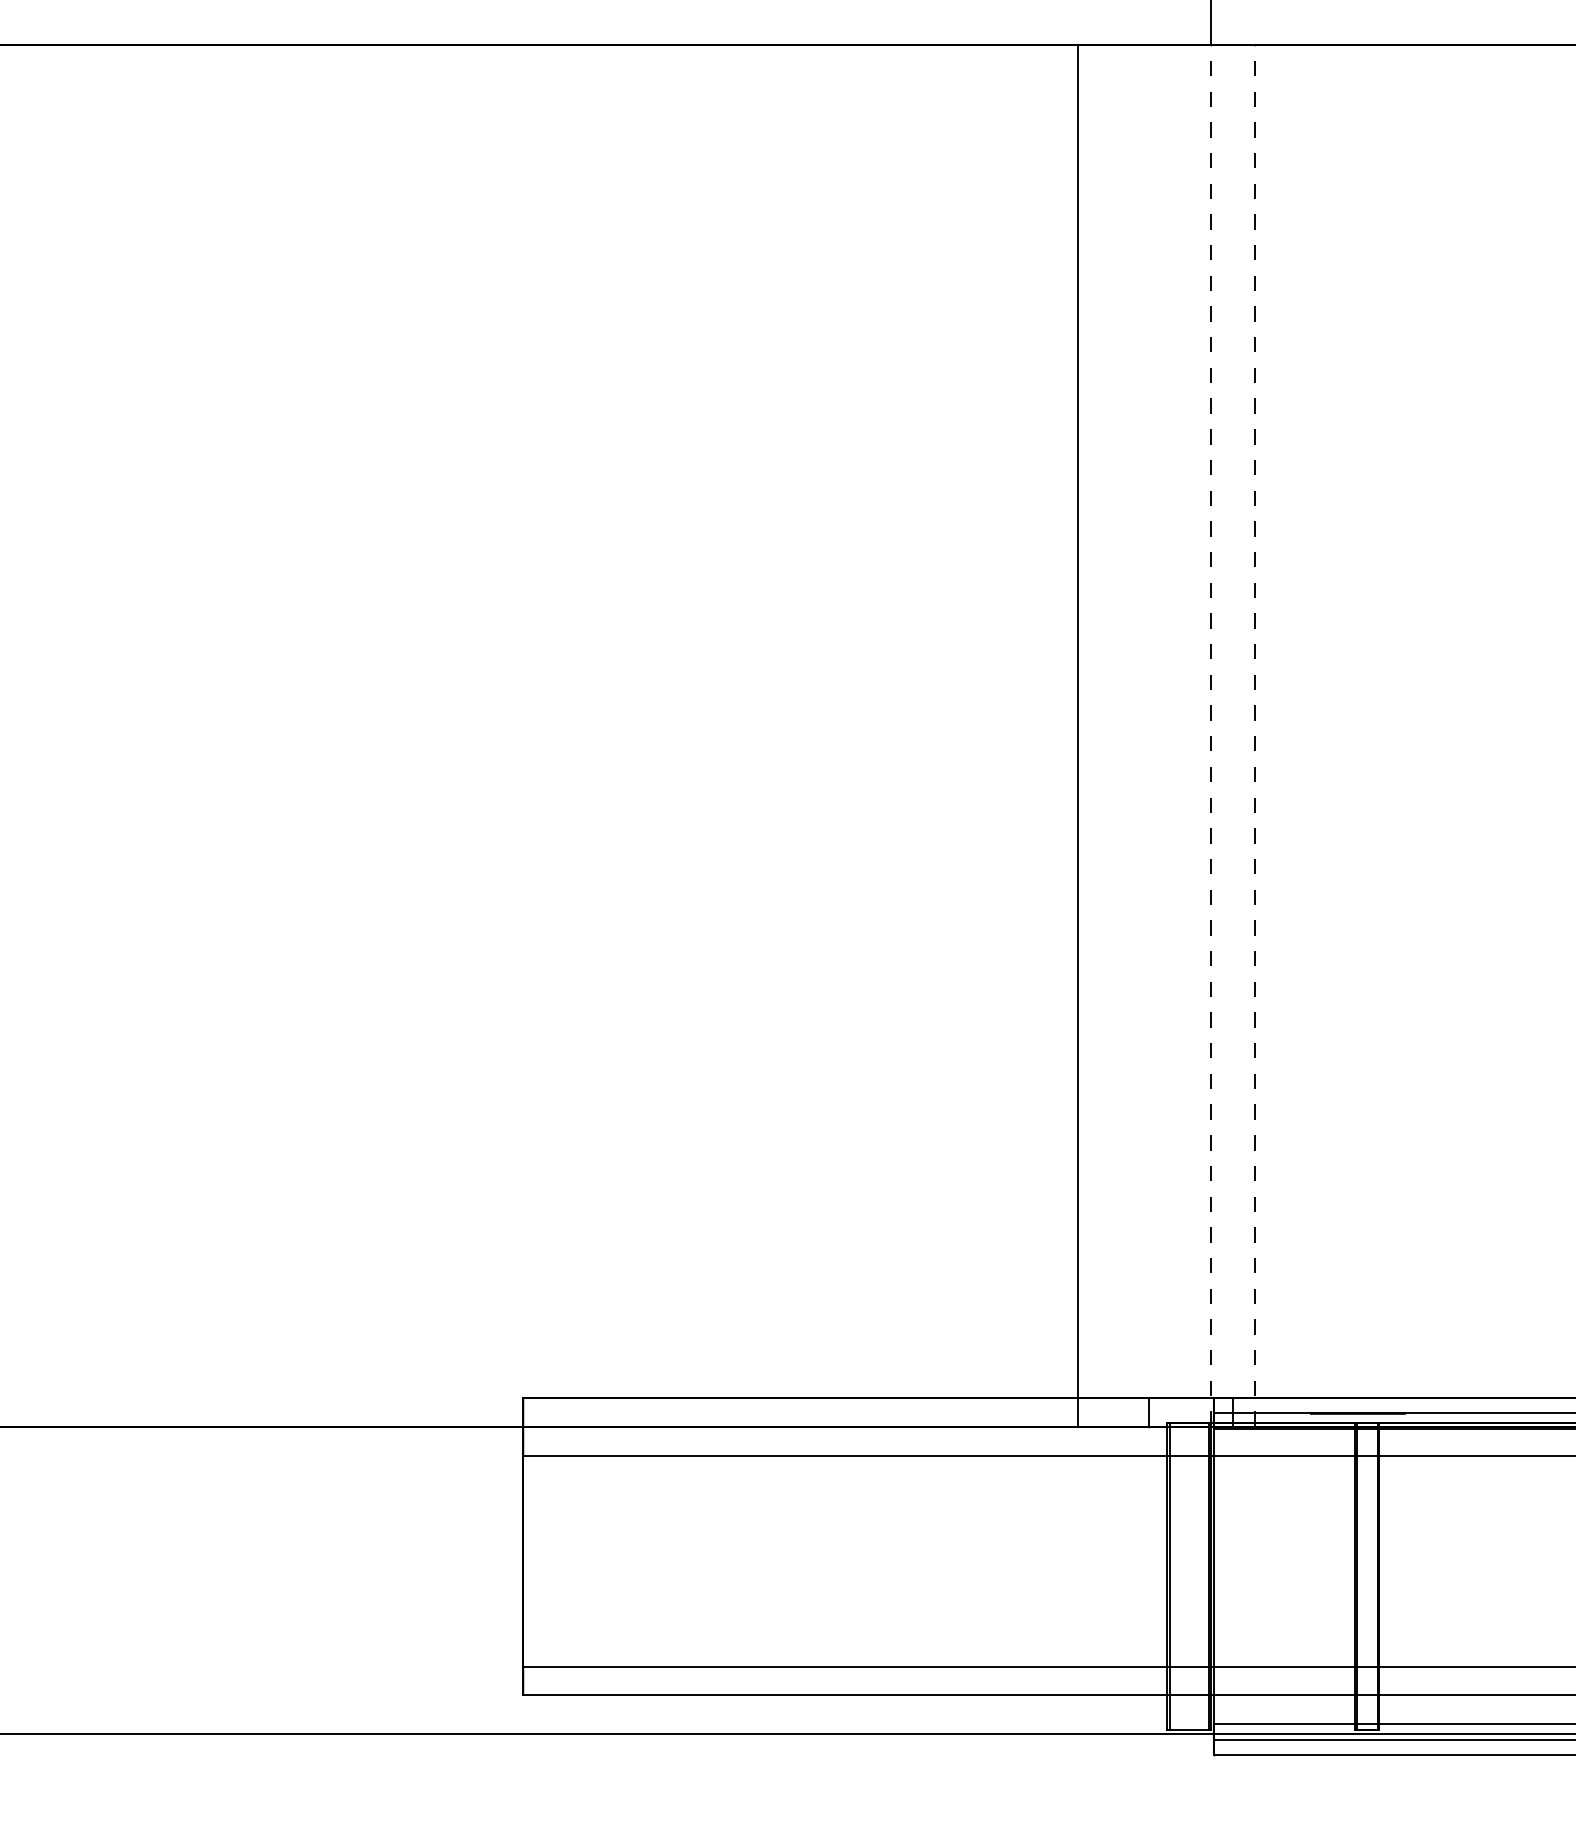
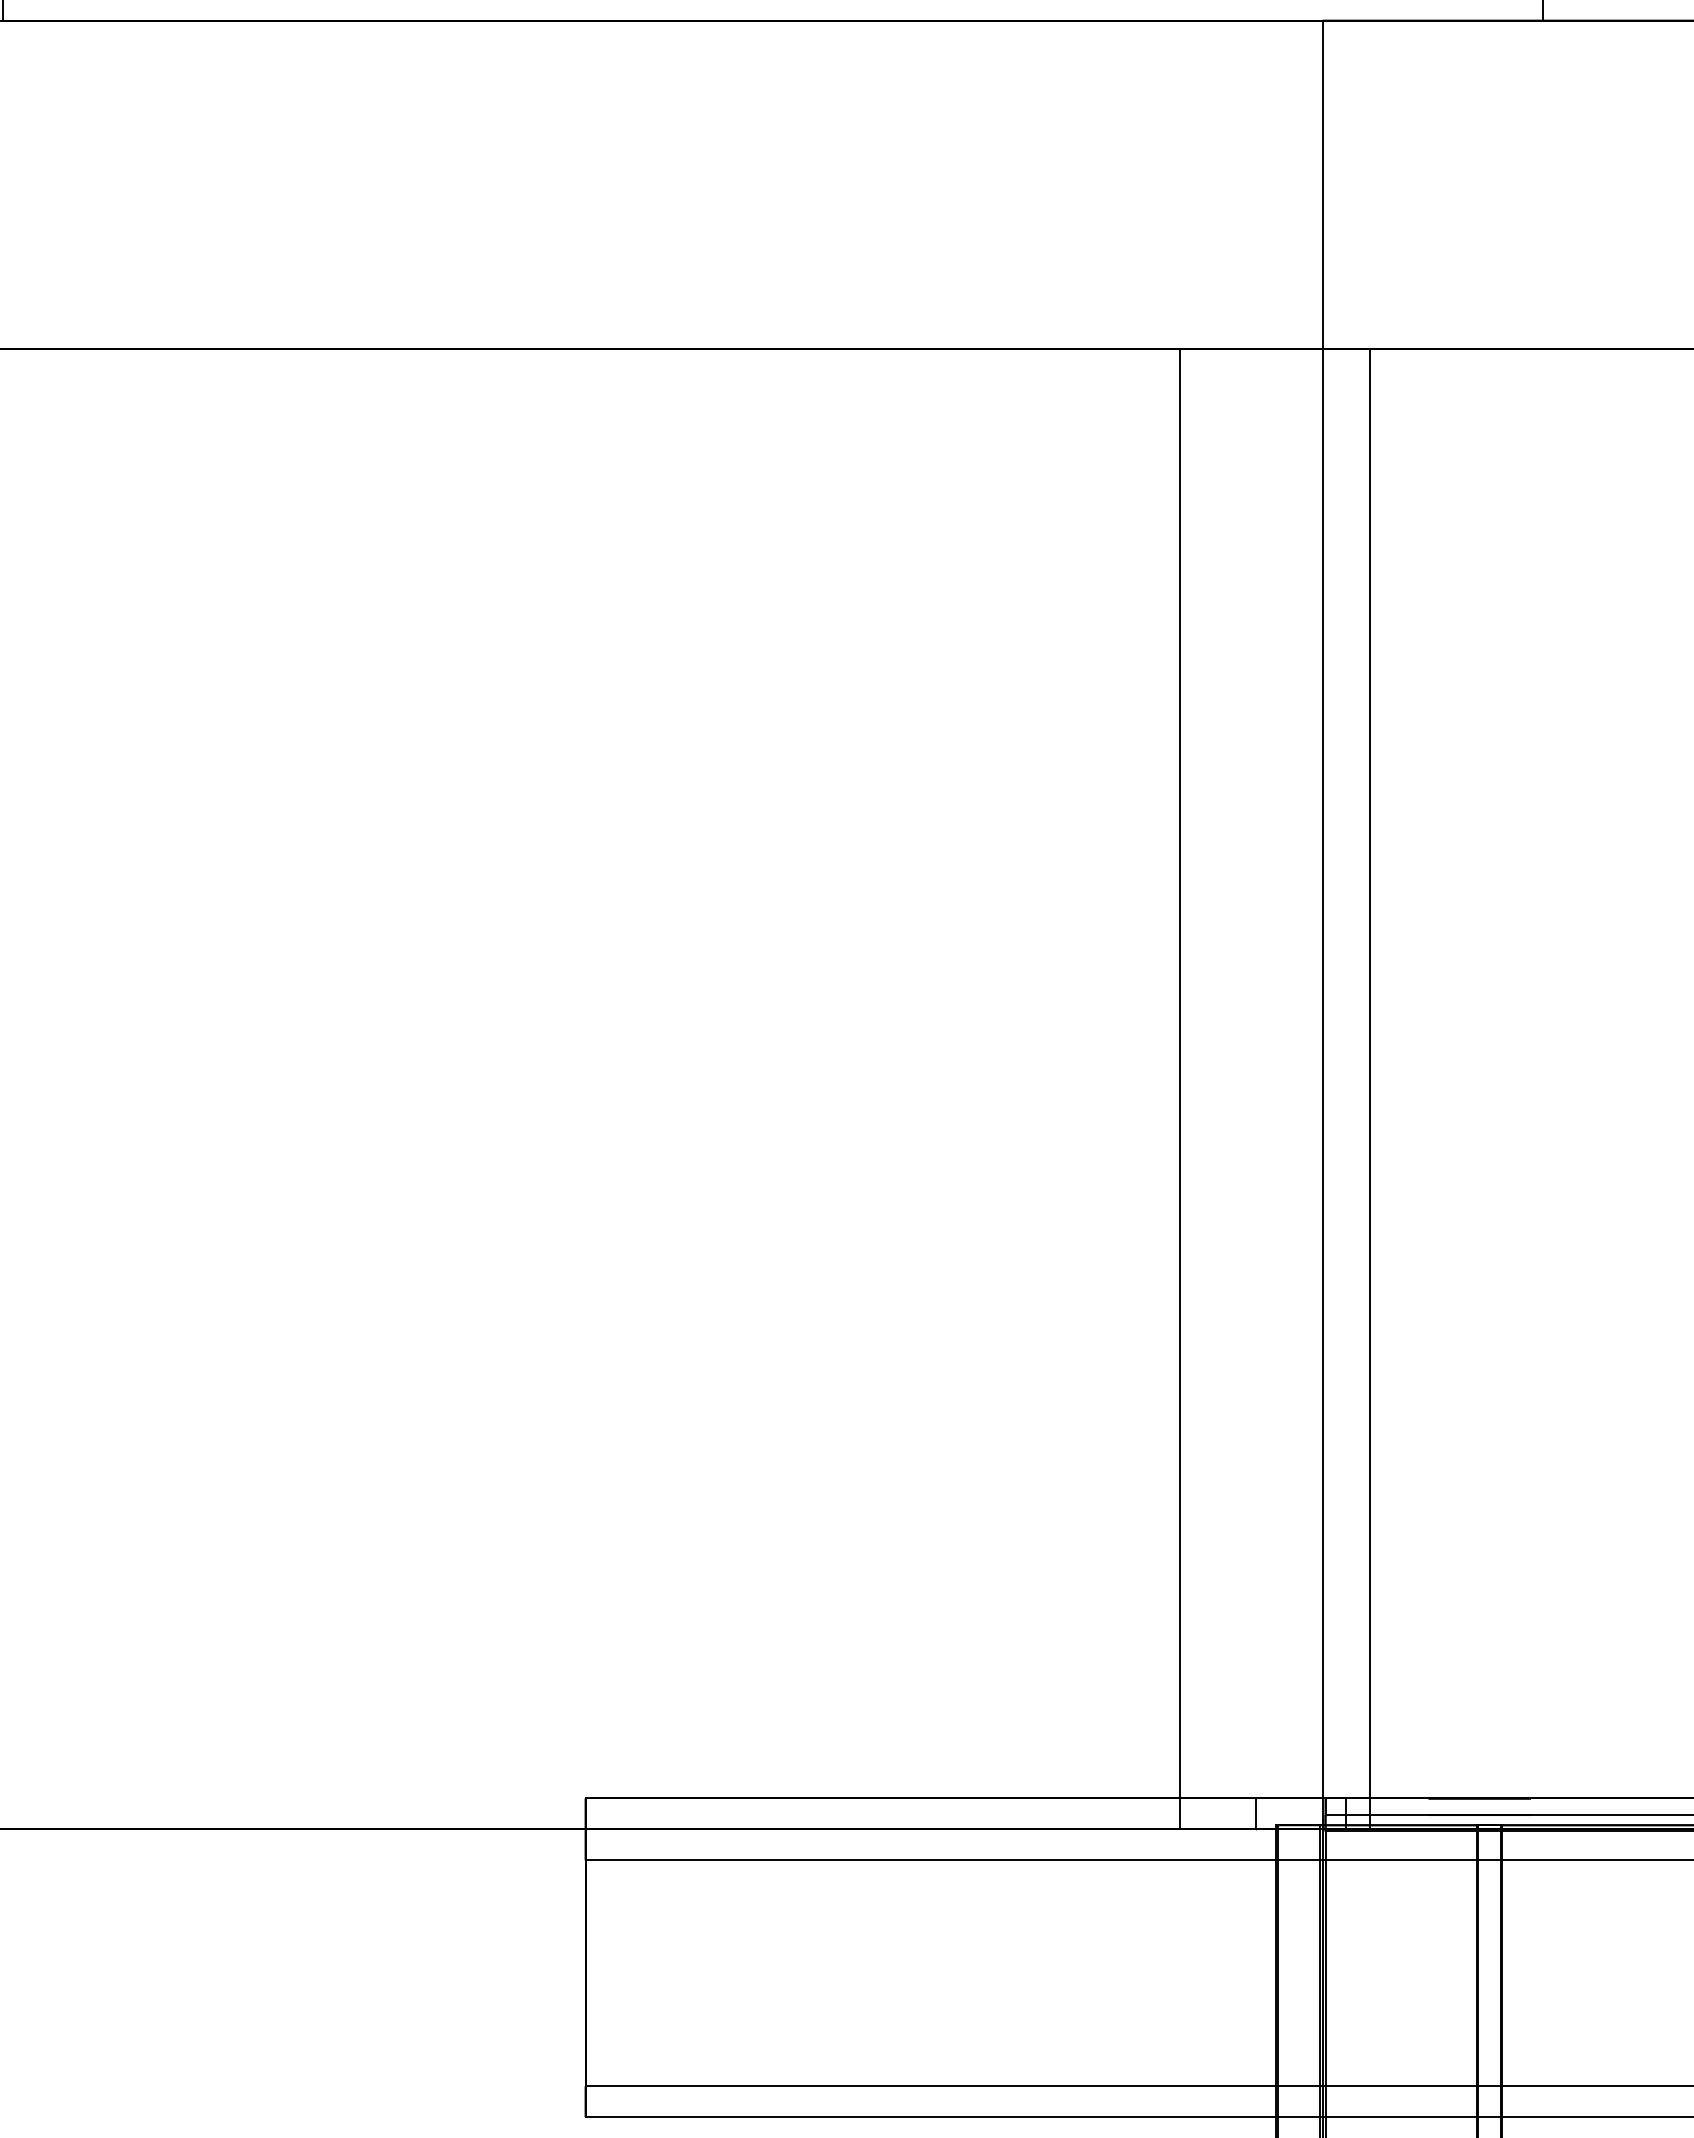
line: (1211, 736) -> (1322, 1089), dashed -> solid
line: (1254, 736) -> (1369, 1089), dashed -> solid

